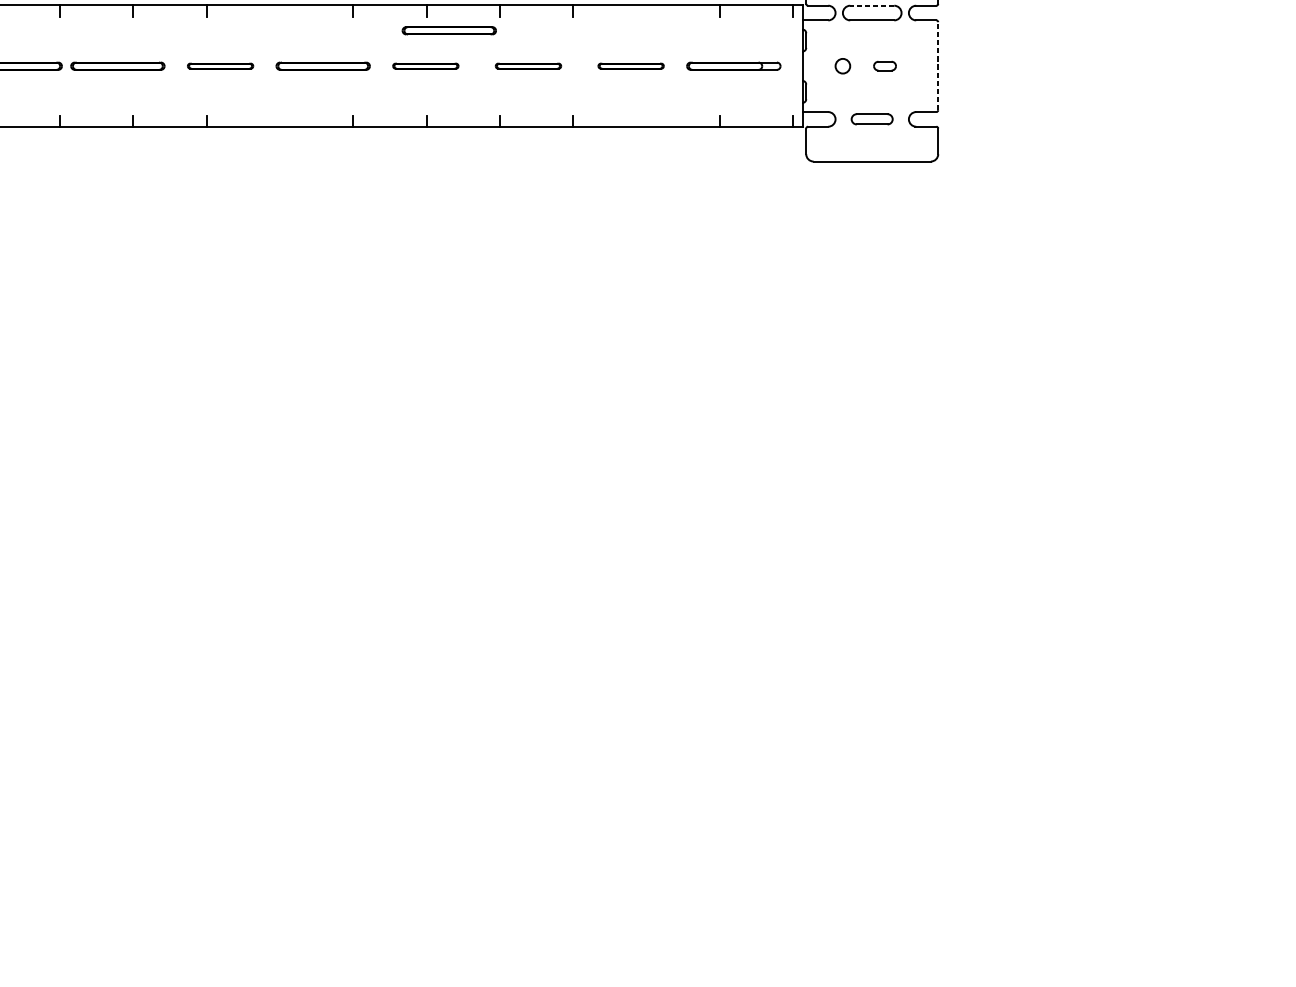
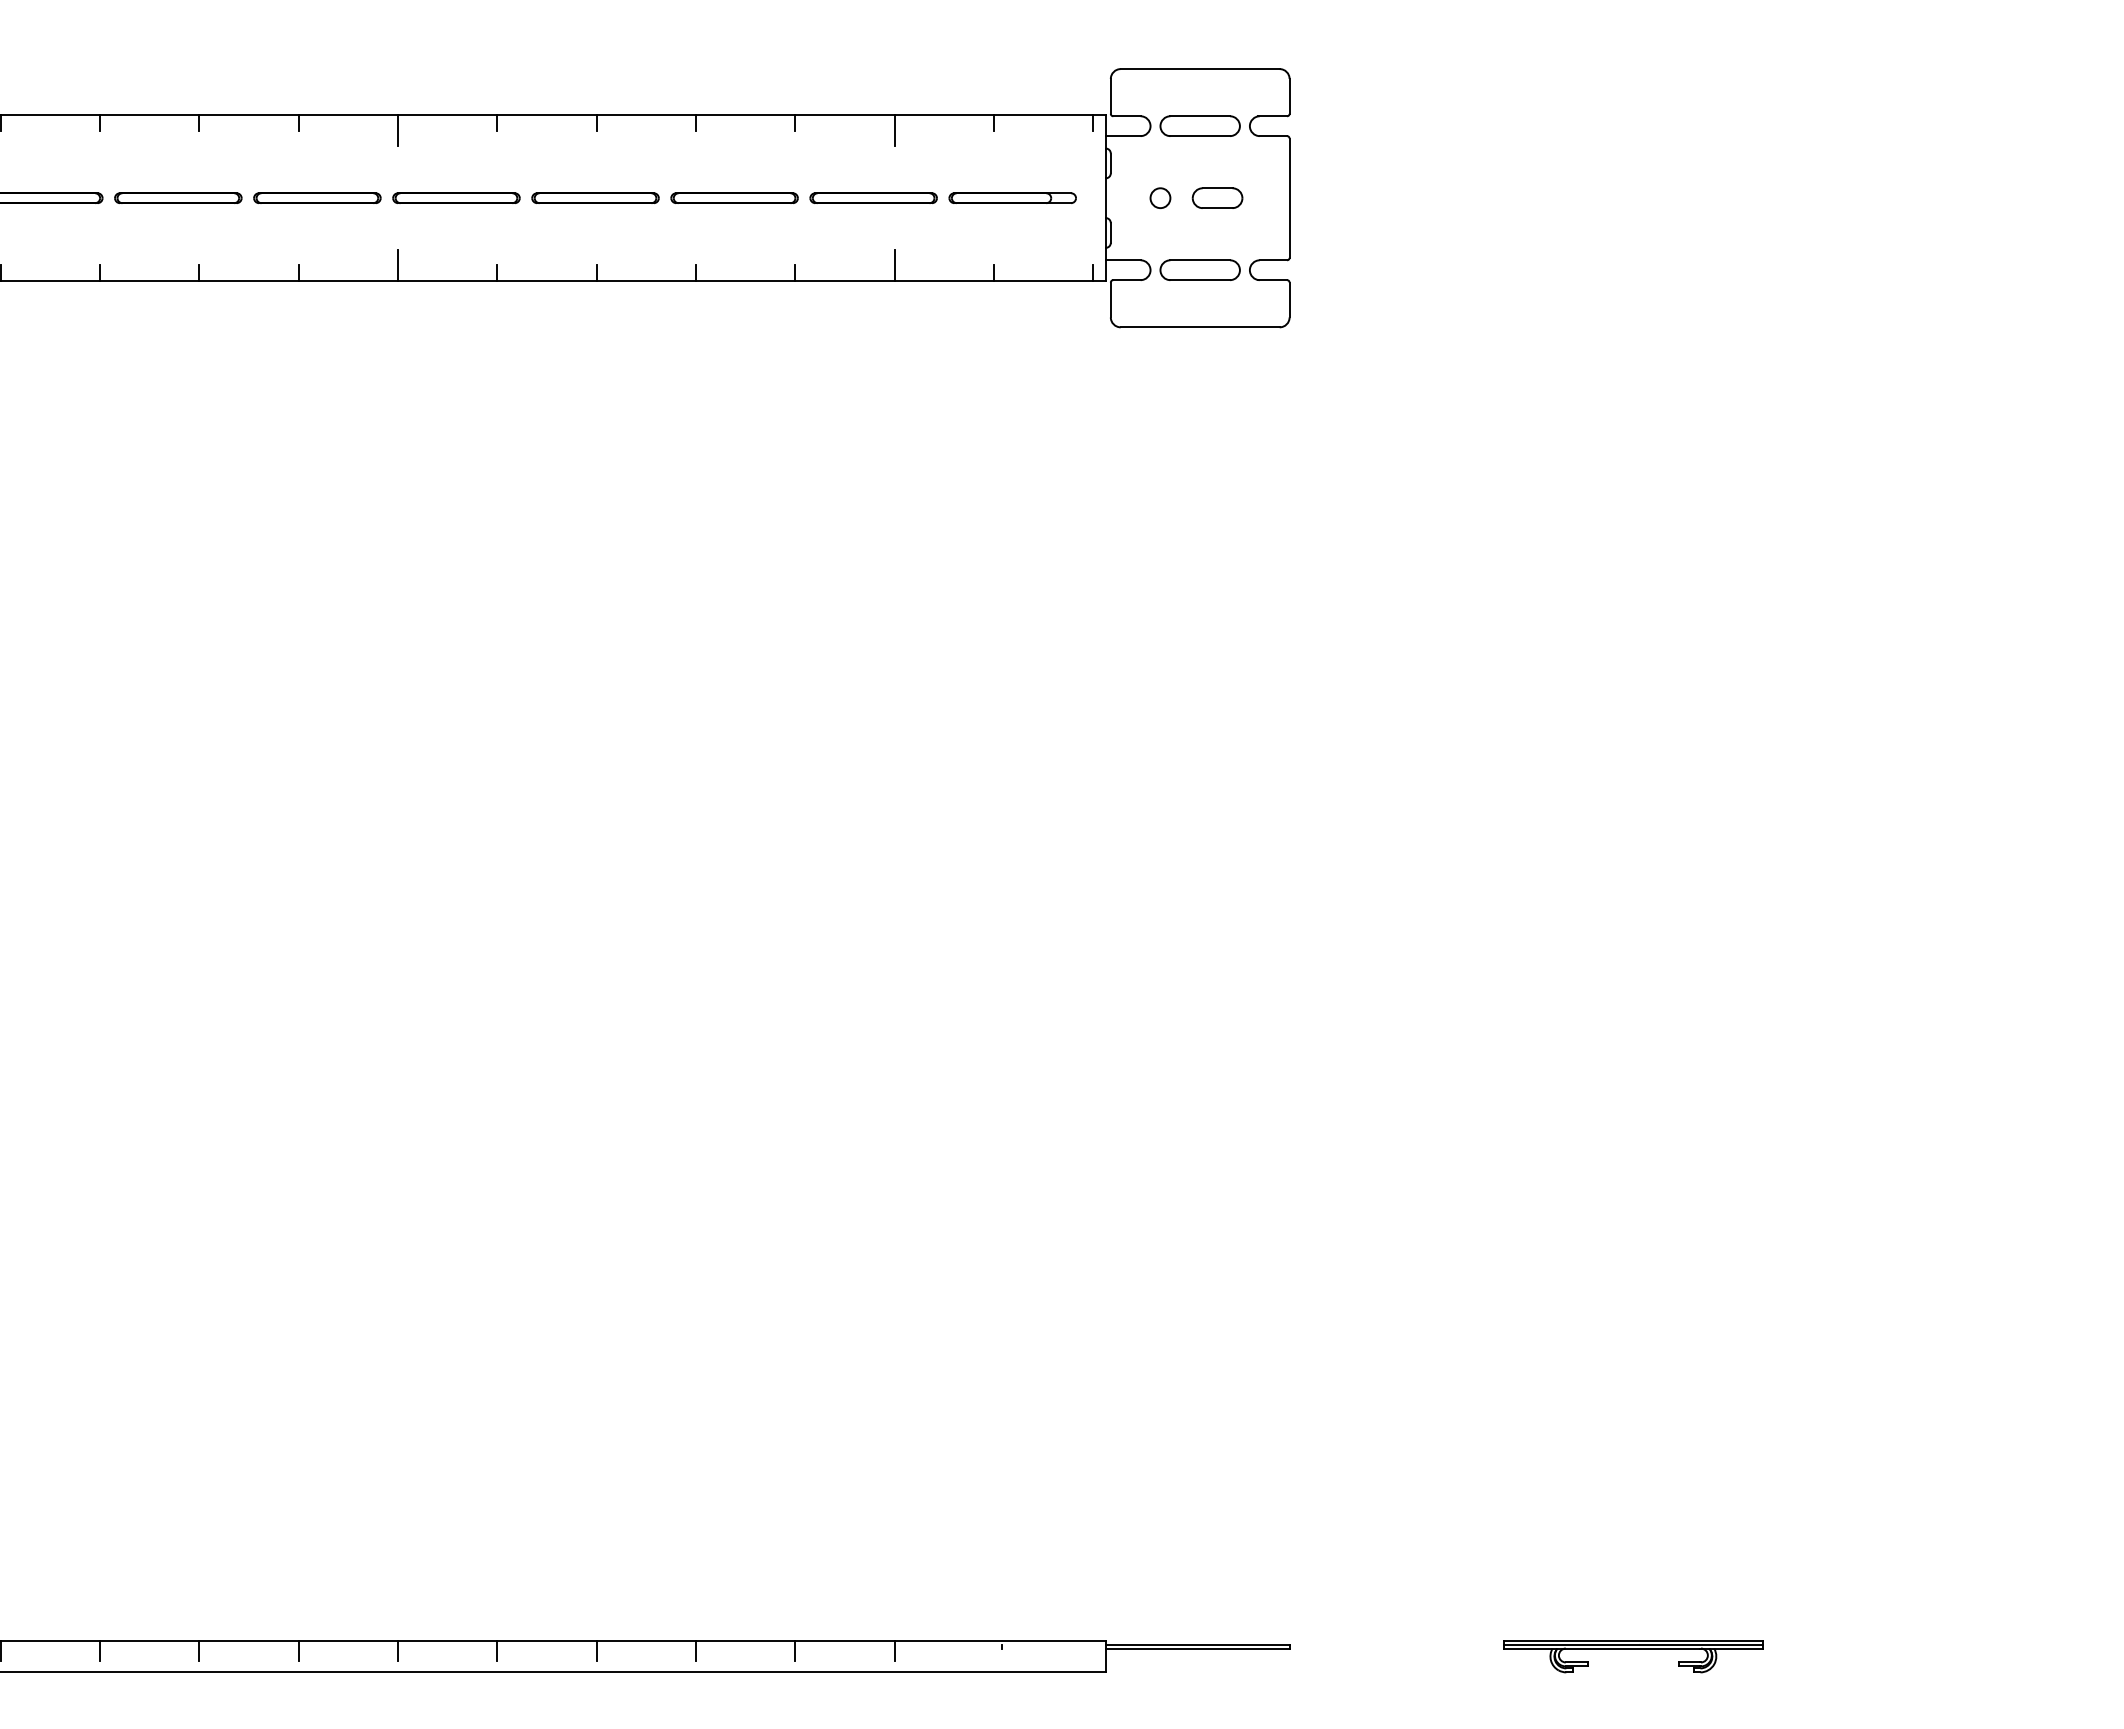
line: (872, 5) -> (1200, 116), dashed -> solid
line: (280, 16) -> (398, 130), added
line: (646, 16) -> (894, 130), added
part: (449, 30) -> (627, 149), removed
part: (220, 65) -> (317, 197), size x1.43
part: (425, 65) -> (595, 197), size x1.43
part: (528, 65) -> (734, 197), size x1.43
part: (631, 65) -> (873, 197), size x1.43
part: (884, 65) -> (1217, 197), size x1.67
line: (938, 66) -> (1289, 198), dashed -> solid
line: (280, 115) -> (398, 265), added
line: (646, 115) -> (894, 265), added
part: (871, 118) -> (1199, 269), size x1.43

